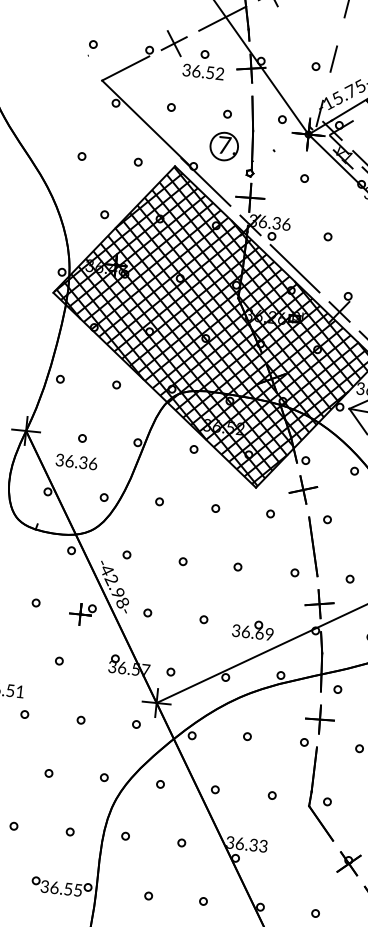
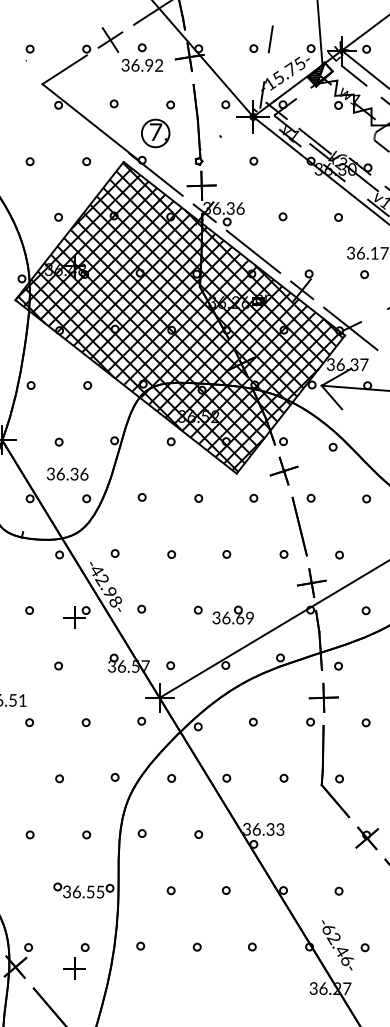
text: (210, 72) -> (149, 65), 36.52 -> 36.92
part: (224, 146) -> (155, 133), moved
text: (76, 461) -> (67, 473), moved
part: (252, 628) -> (232, 614), moved

